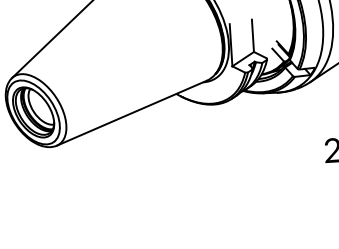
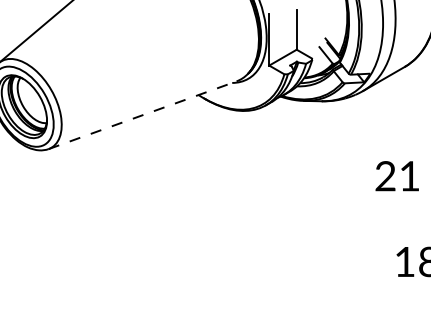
line: (131, 113) -> (142, 115), solid -> dashed

